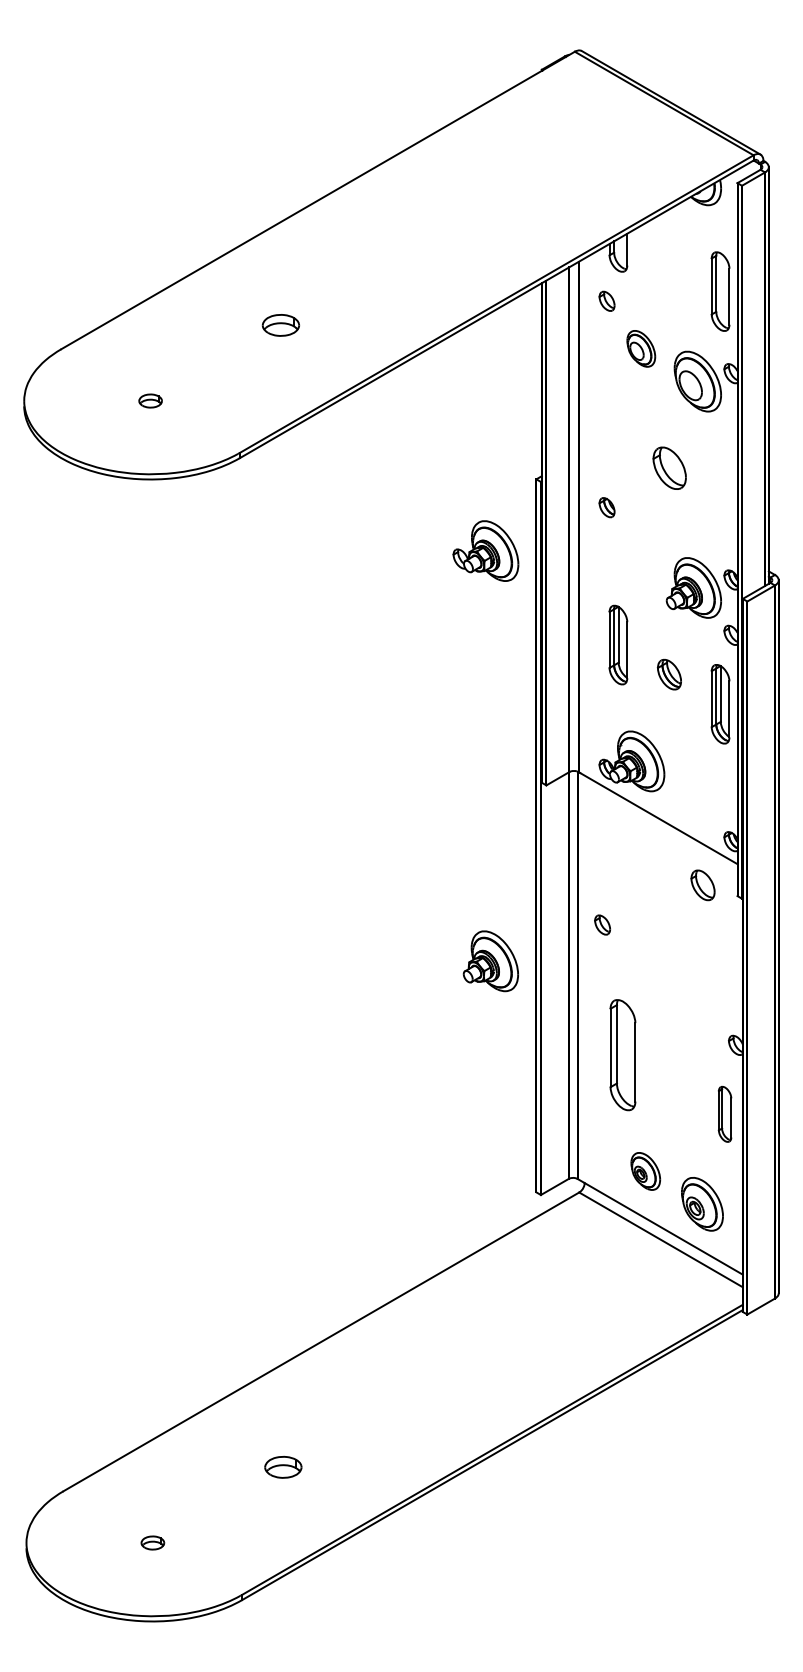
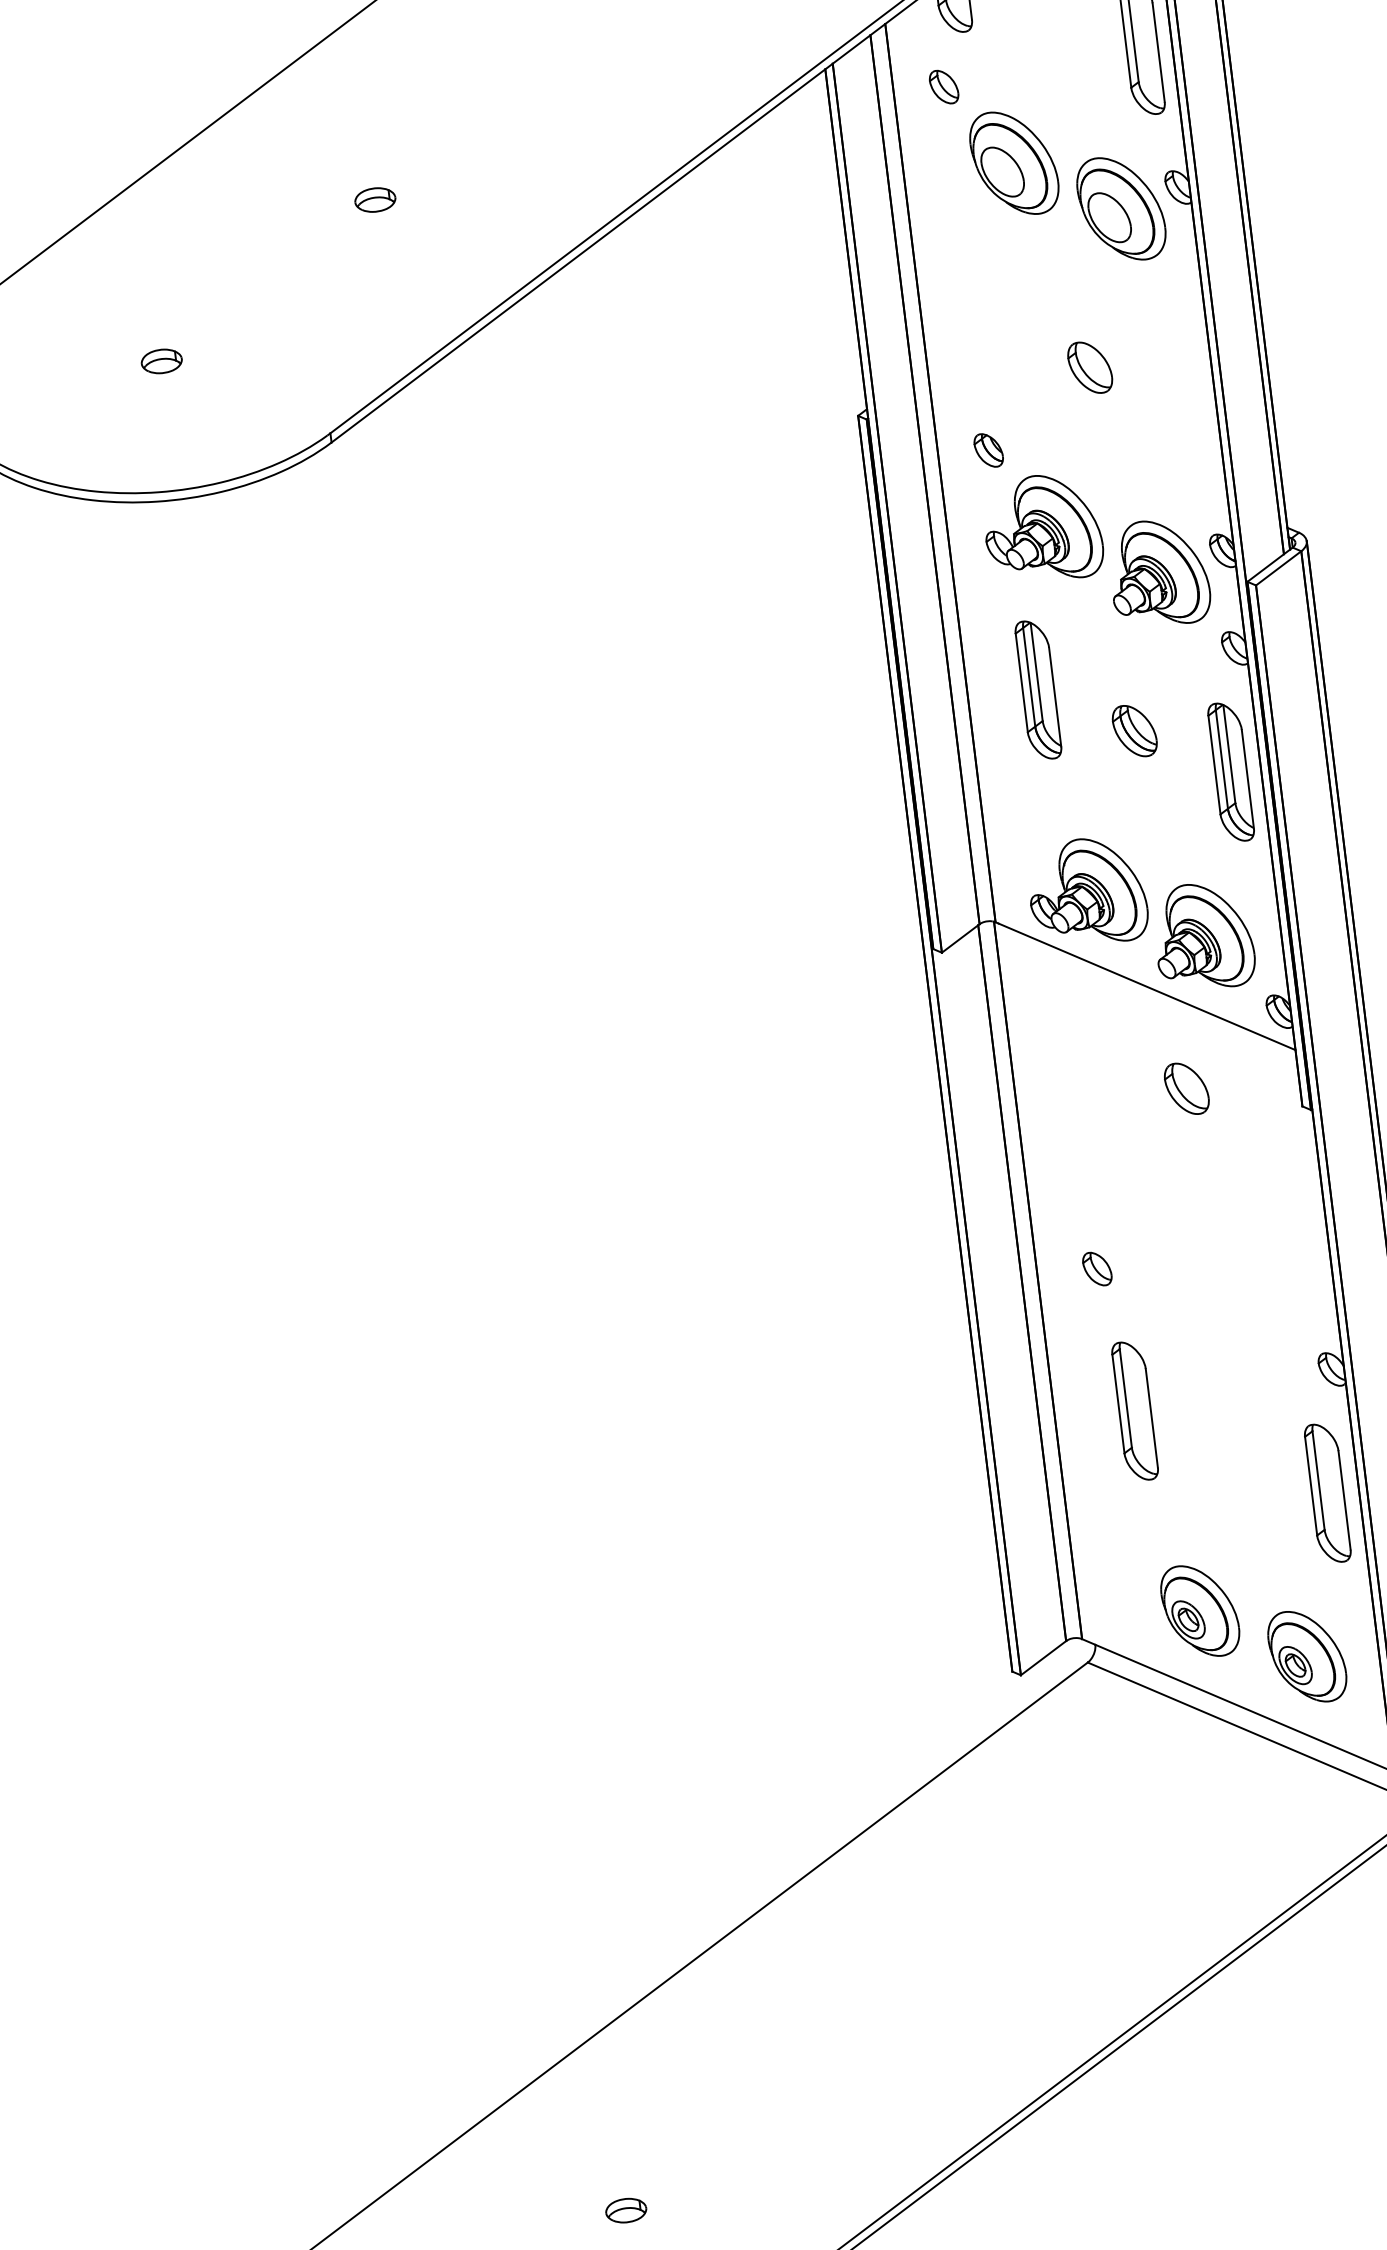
part: (281, 325) -> (375, 200), size x0.62
part: (641, 348) -> (1014, 162), size x1.67
part: (668, 468) -> (1088, 368), size x0.71
part: (485, 550) -> (1041, 527), moved
part: (702, 885) -> (1185, 1089), moved
part: (602, 924) -> (1097, 1268), moved
part: (490, 961) -> (1202, 936), moved
part: (622, 1054) -> (1134, 1410), size x0.71
part: (724, 1114) -> (1326, 1493), size x1.43
part: (645, 1171) -> (1199, 1611), size x1.43
part: (283, 1467) -> (626, 2210), size x0.62

